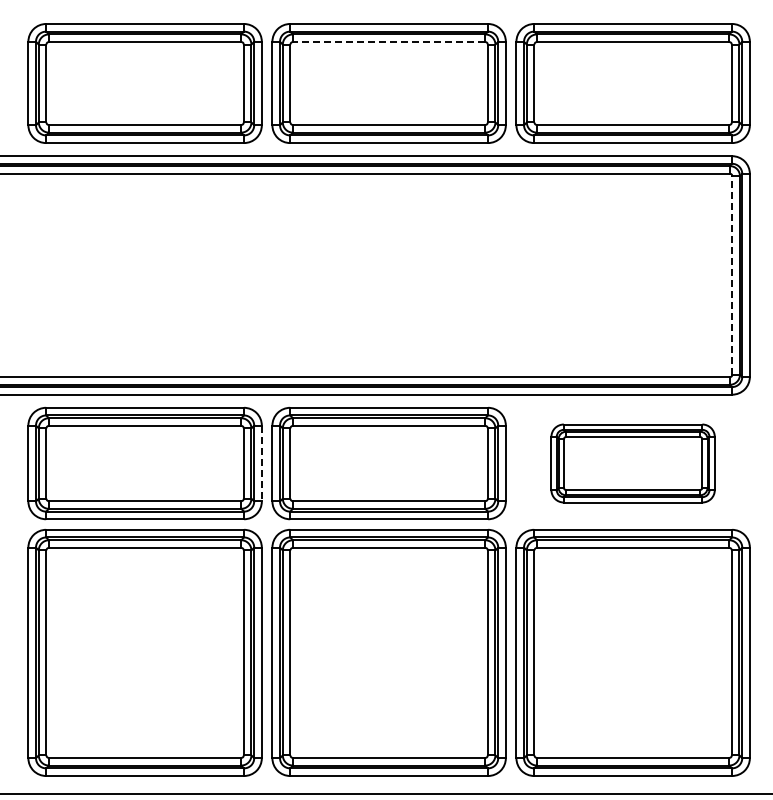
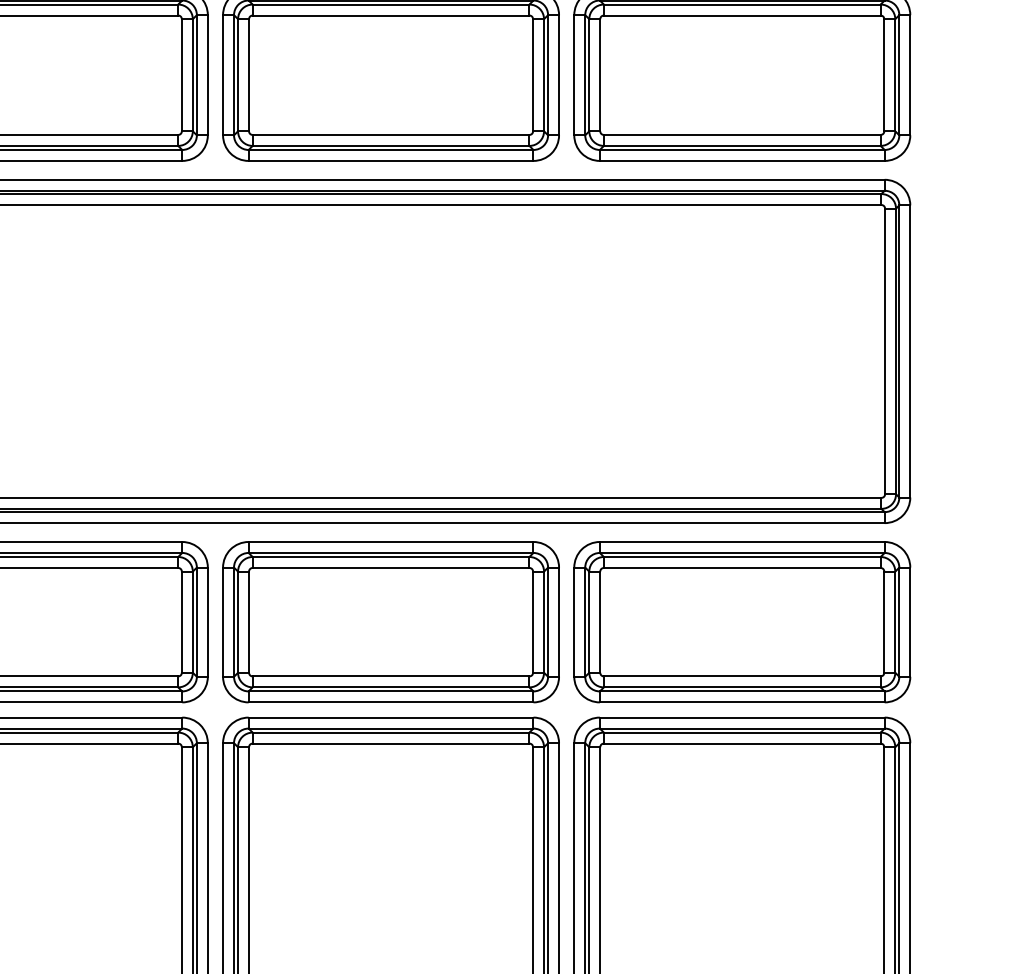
line: (388, 42) -> (390, 16), dashed -> solid
line: (732, 274) -> (885, 350), dashed -> solid
line: (261, 463) -> (207, 622), dashed -> solid
part: (632, 463) -> (741, 622), size x1.43

